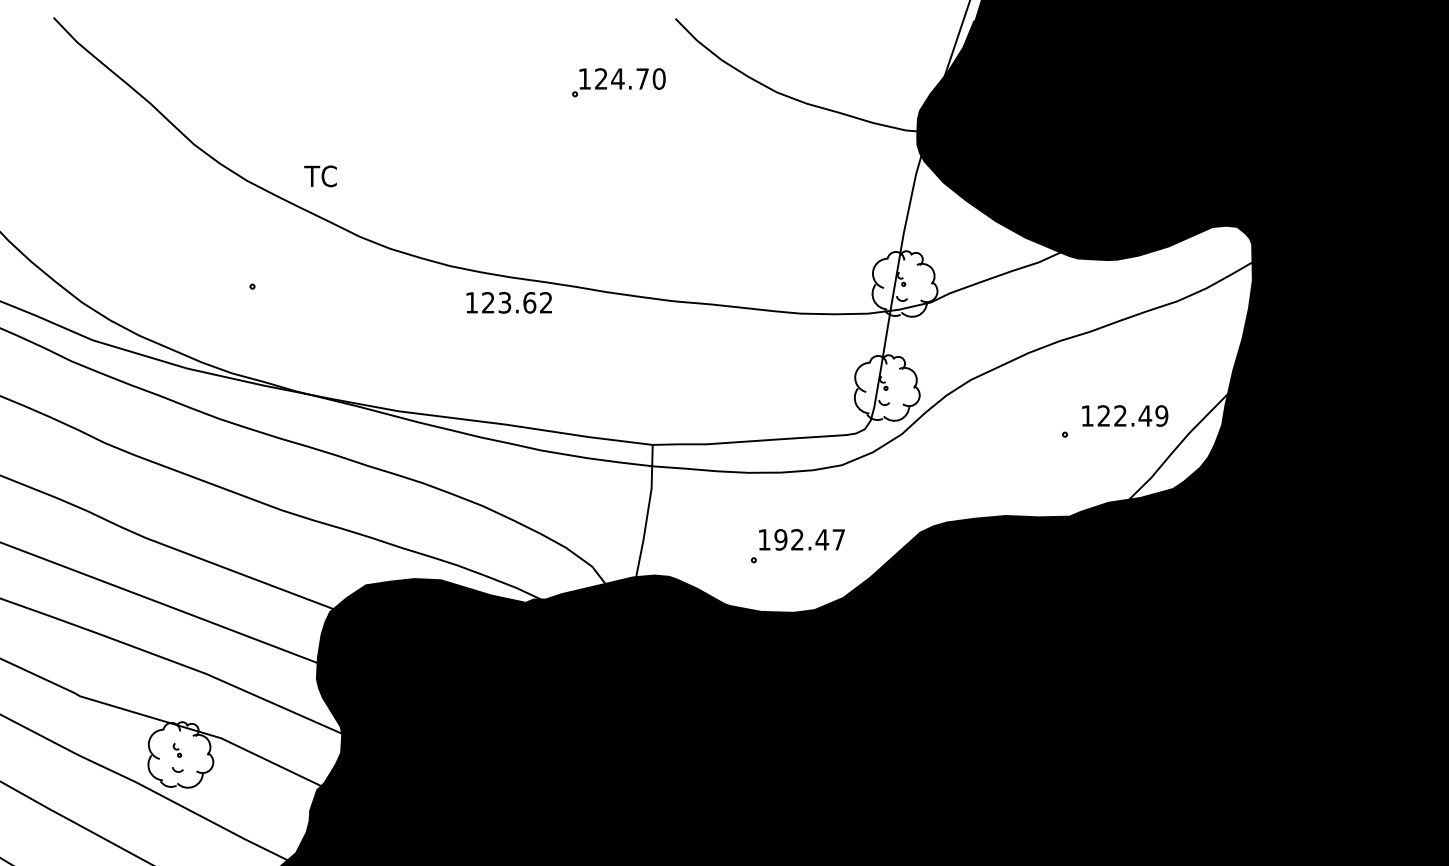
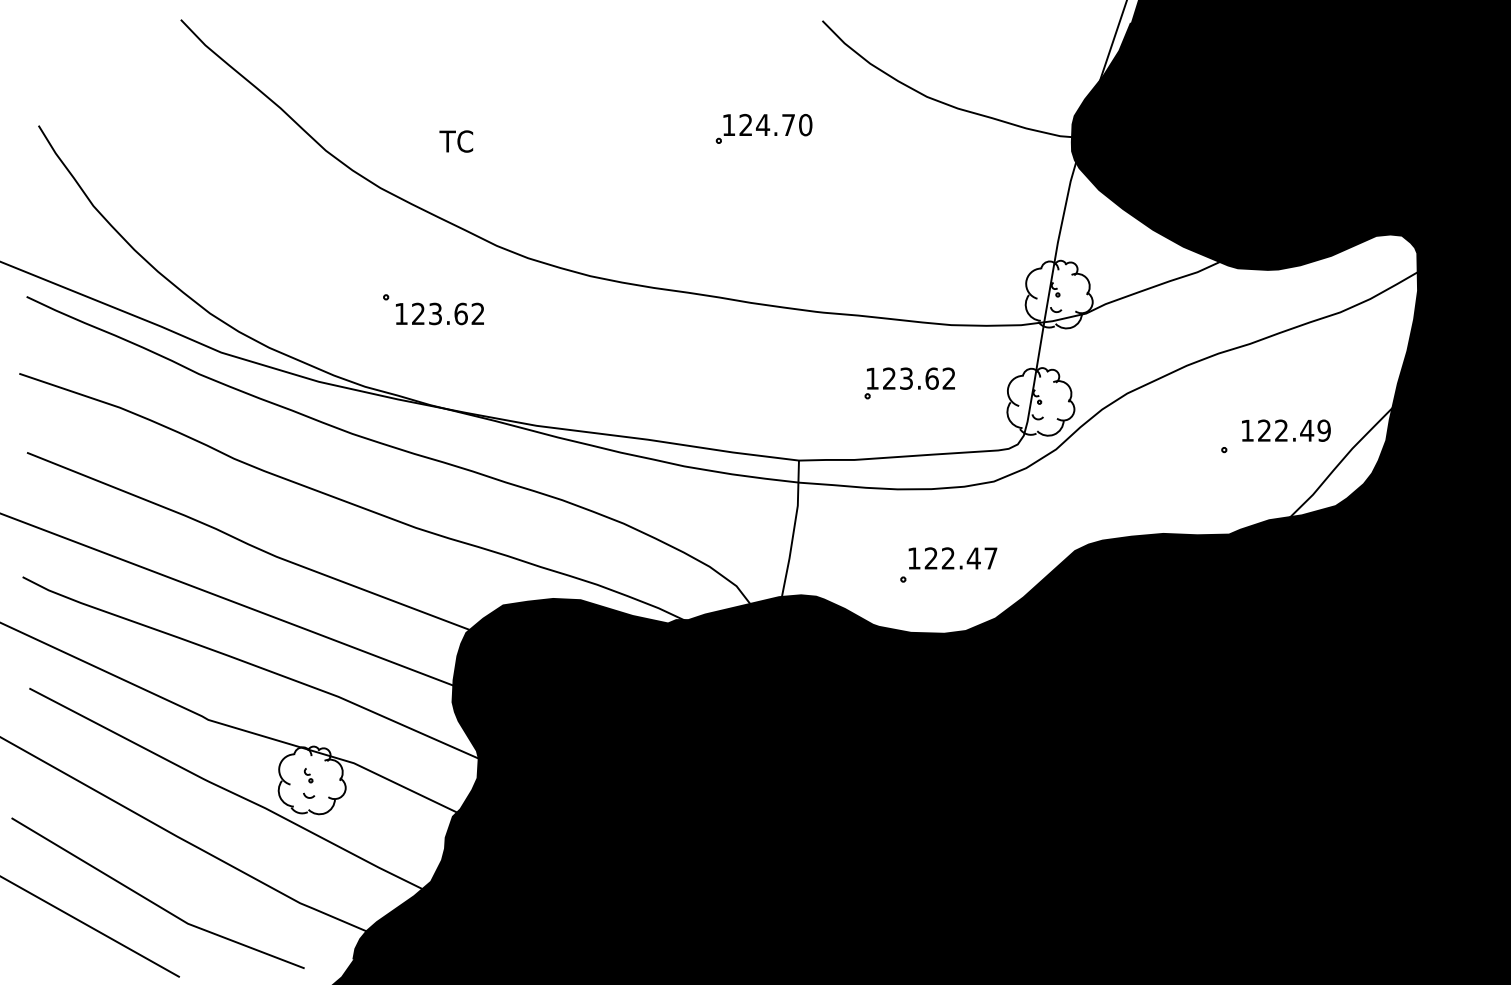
part: (618, 82) -> (763, 128), moved
text: (320, 176) -> (456, 141), moved
text: (508, 302) -> (439, 313), moved
part: (759, 370) -> (909, 383), added
text: (780, 539) -> (930, 558), 192.47 -> 122.47

